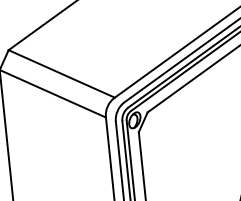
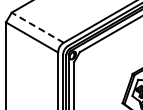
line: (61, 73) -> (37, 27), solid -> dashed

